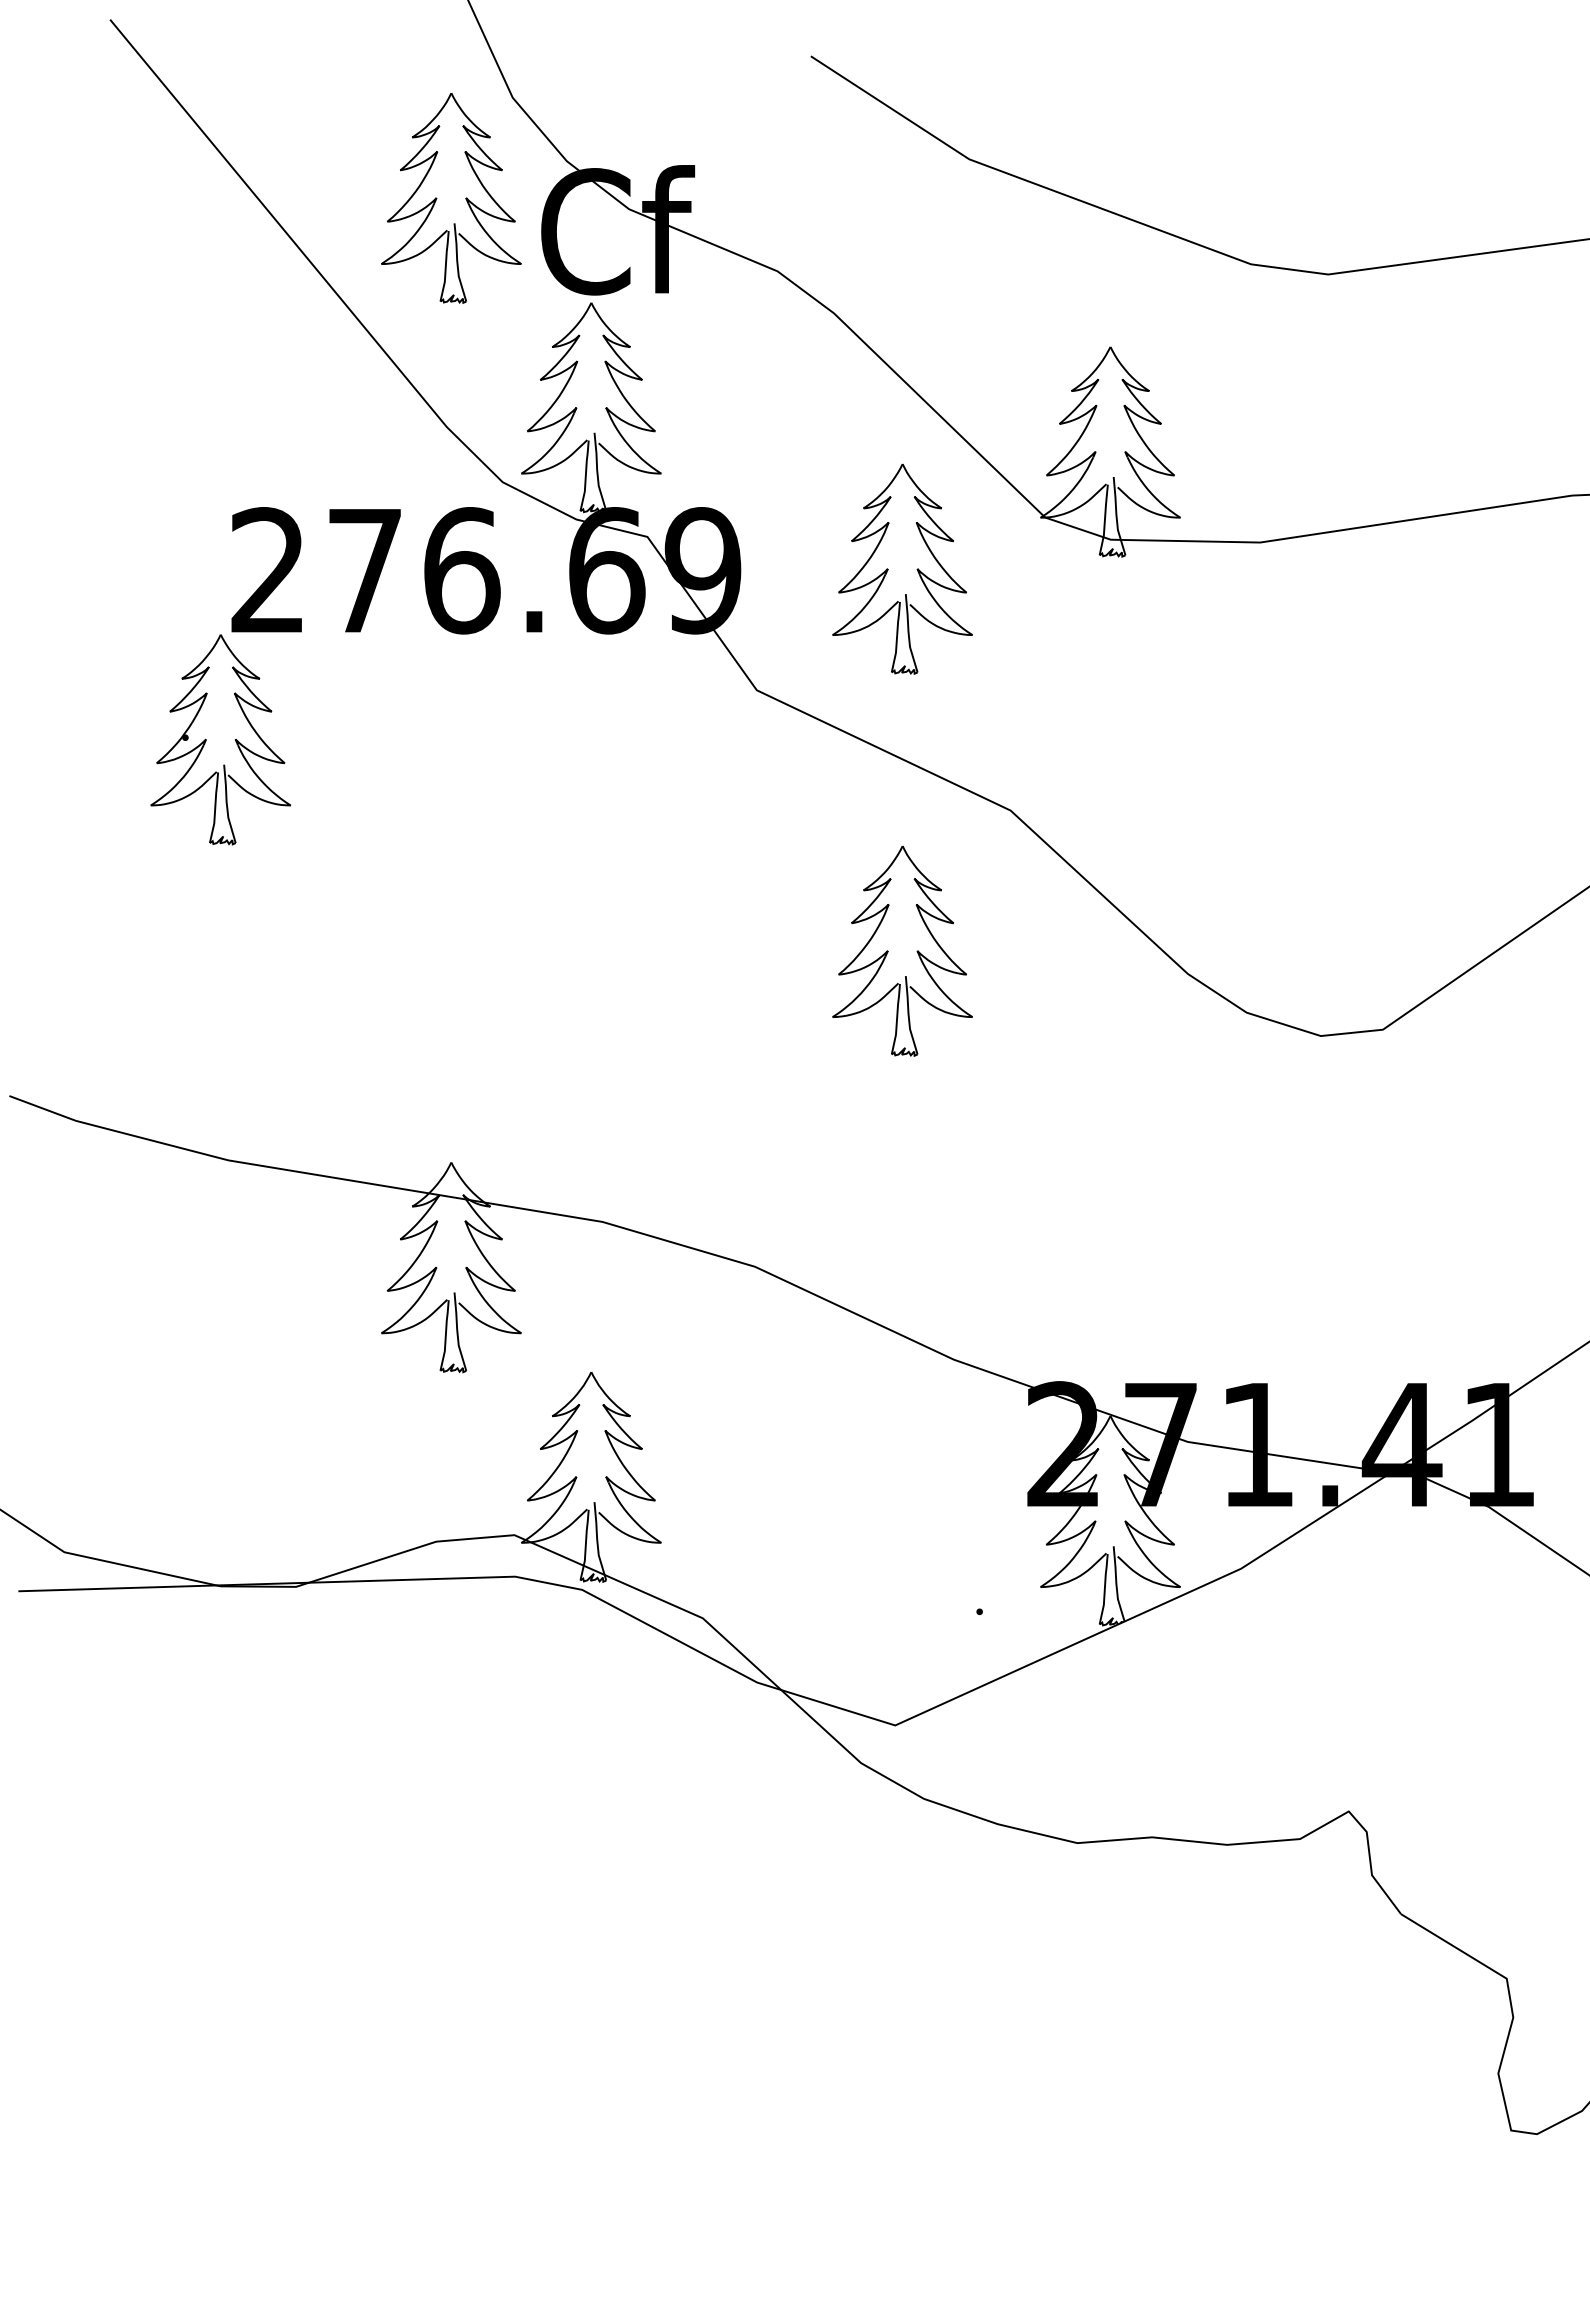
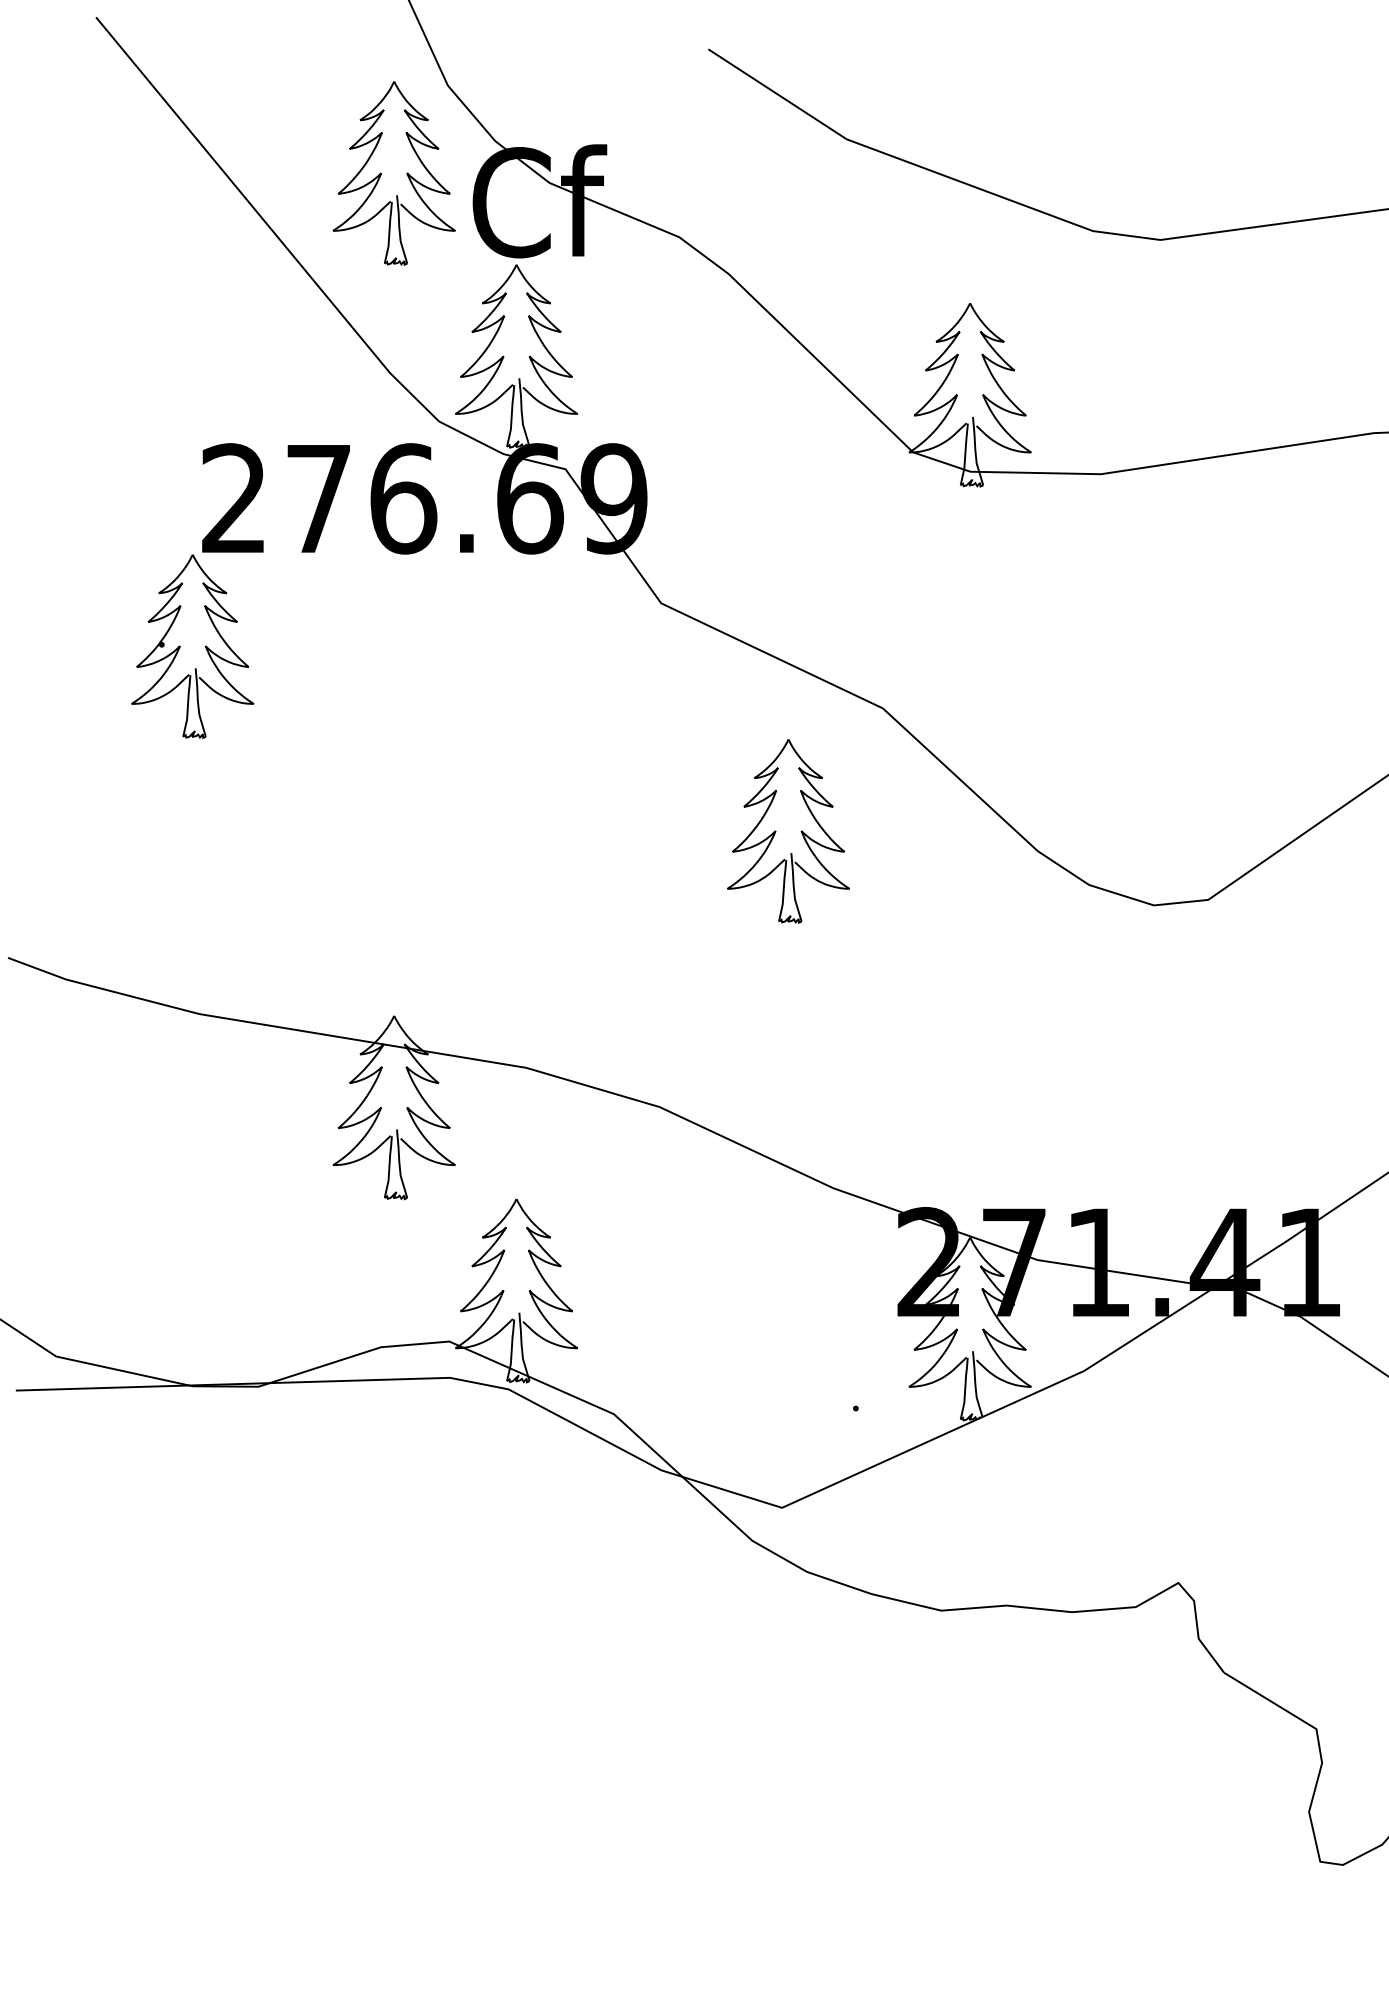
part: (888, 569) -> (776, 497), removed

